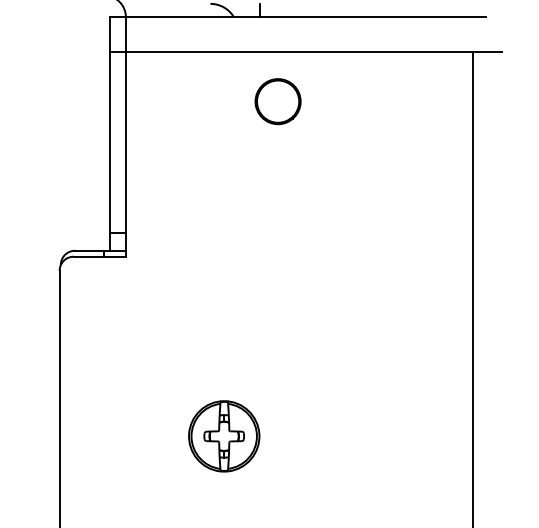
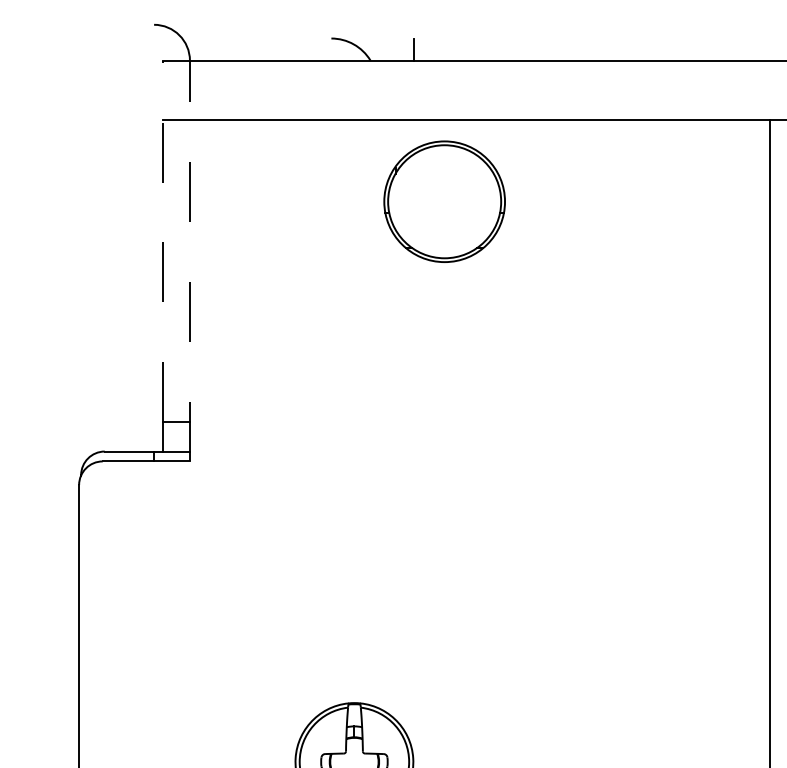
part: (277, 101) -> (443, 201), size x1.6
line: (109, 124) -> (162, 240), solid -> dashed
line: (125, 136) -> (189, 260), solid -> dashed

